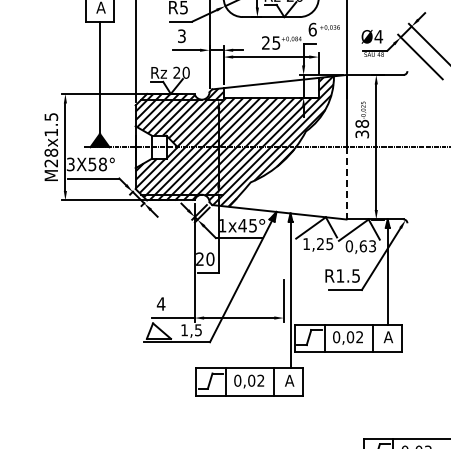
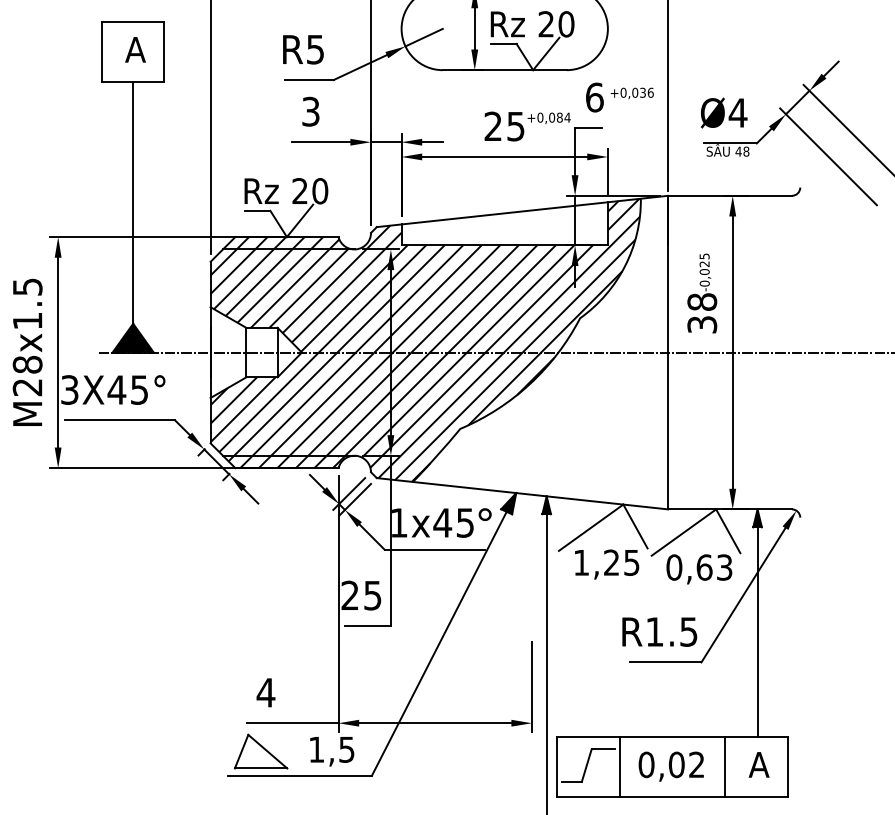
text: (97, 164) -> (127, 390), 3X58° -> 3X45°
line: (346, 183) -> (668, 431), dashed -> solid
text: (210, 258) -> (372, 594), 20 -> 25

